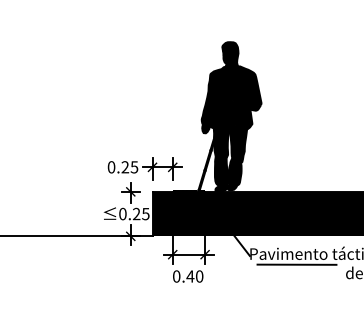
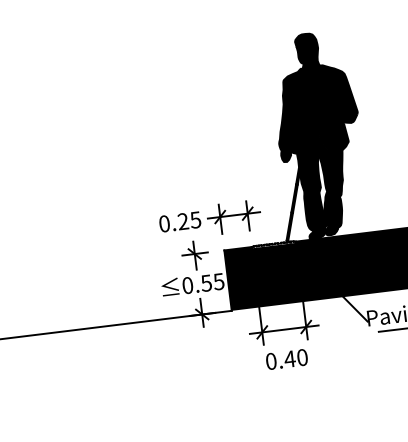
text: (136, 213) -> (206, 282), 0.25 -> 0.55

